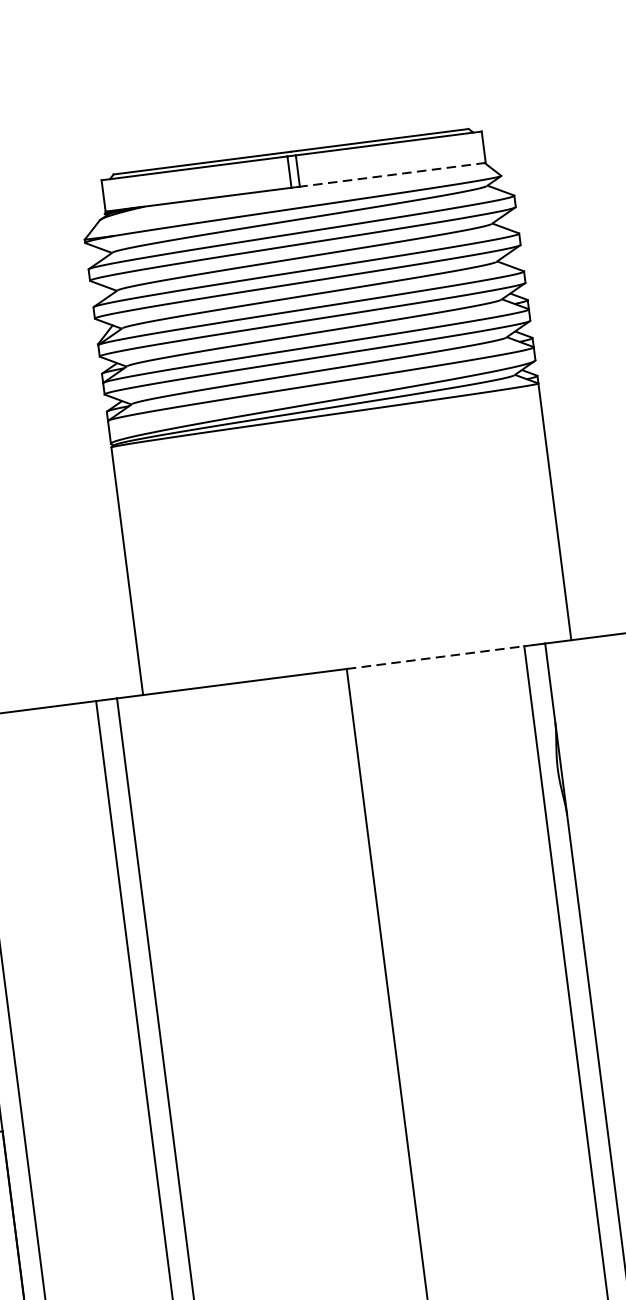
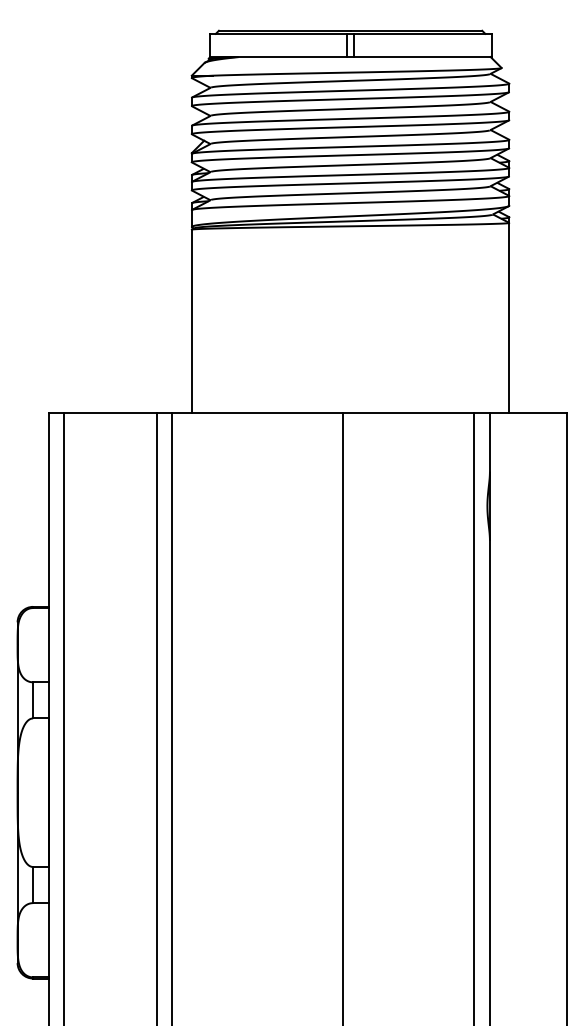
line: (392, 175) -> (422, 57), dashed -> solid
line: (435, 657) -> (408, 413), dashed -> solid

